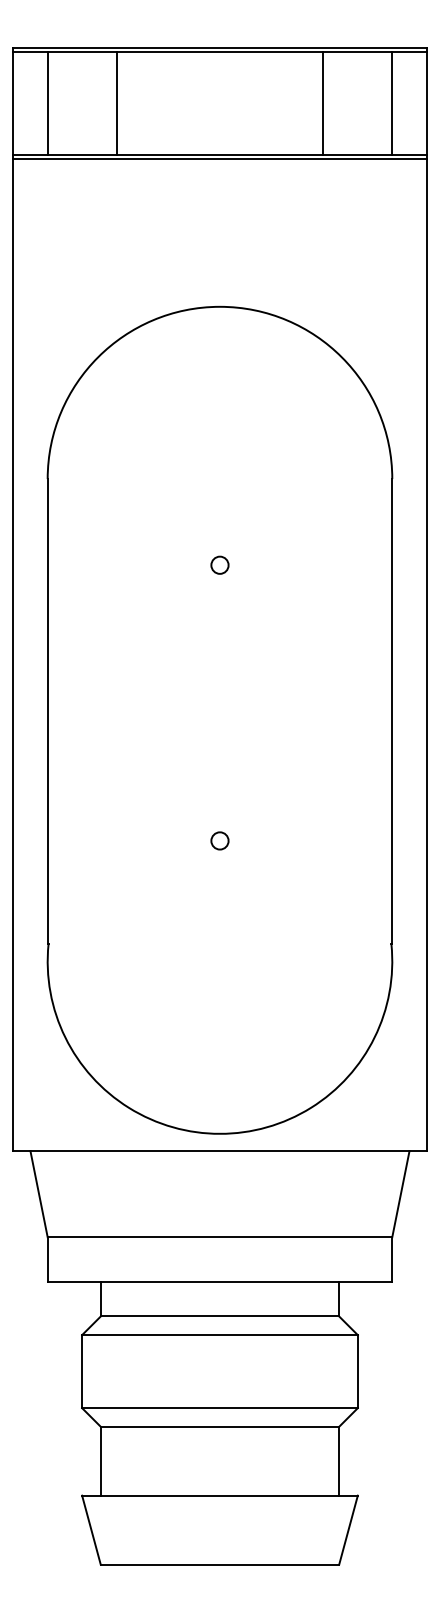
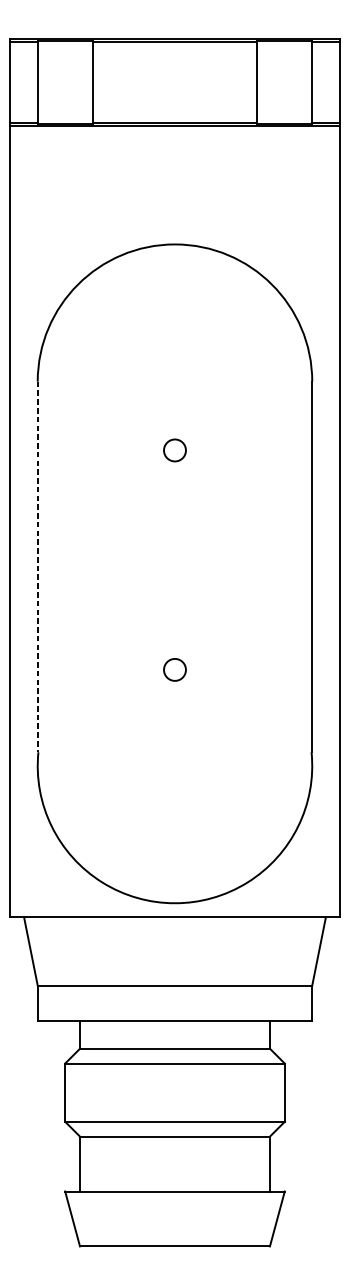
circle: (219, 564) -> (174, 449), size x1.6
line: (47, 711) -> (37, 566), solid -> dashed
circle: (219, 840) -> (174, 669), size x1.6

